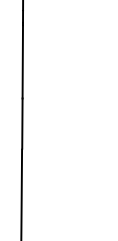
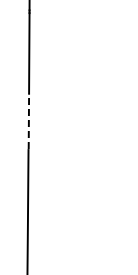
line: (22, 123) -> (28, 121), solid -> dashed

